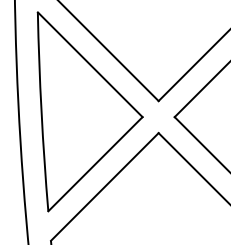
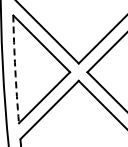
arc: (41, 112) -> (15, 69), solid -> dashed

